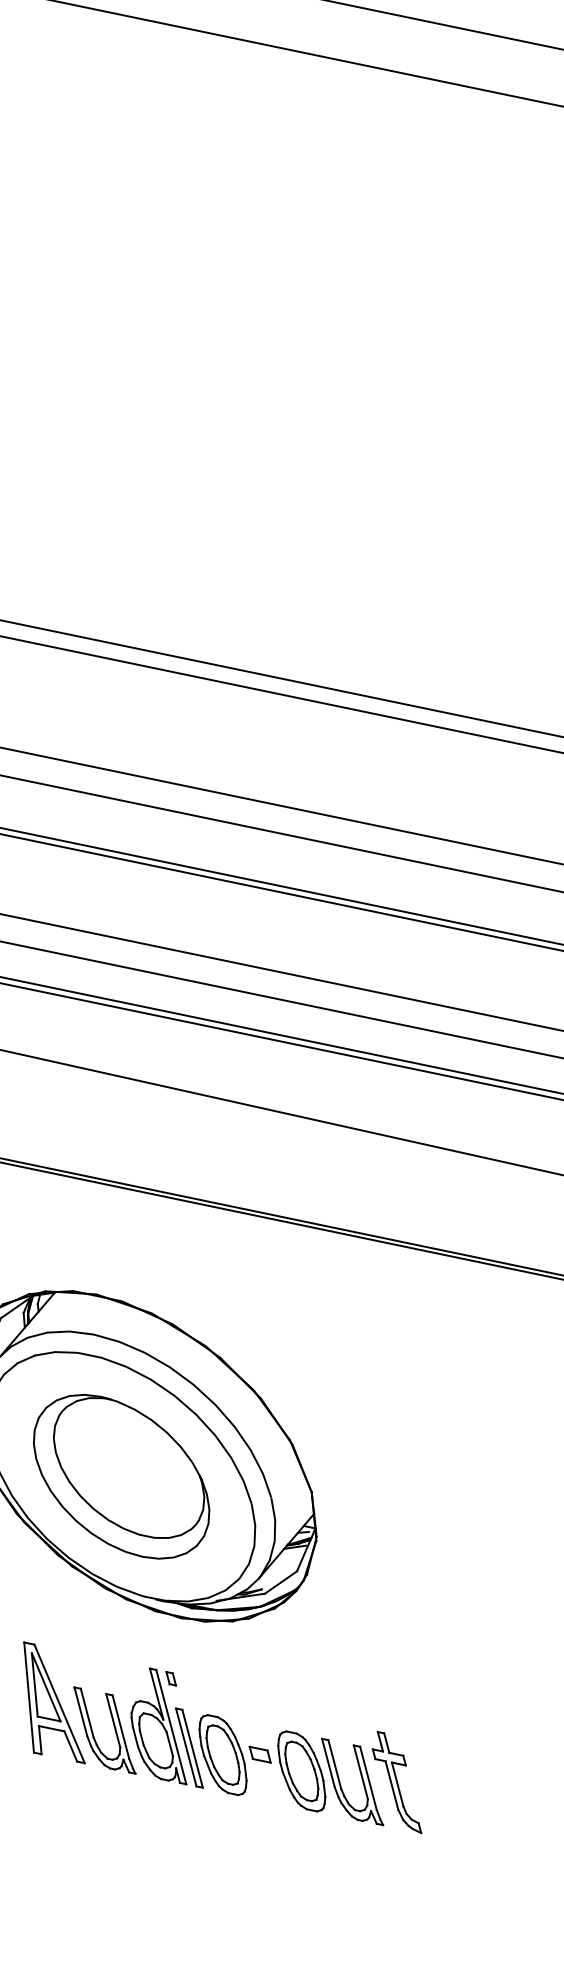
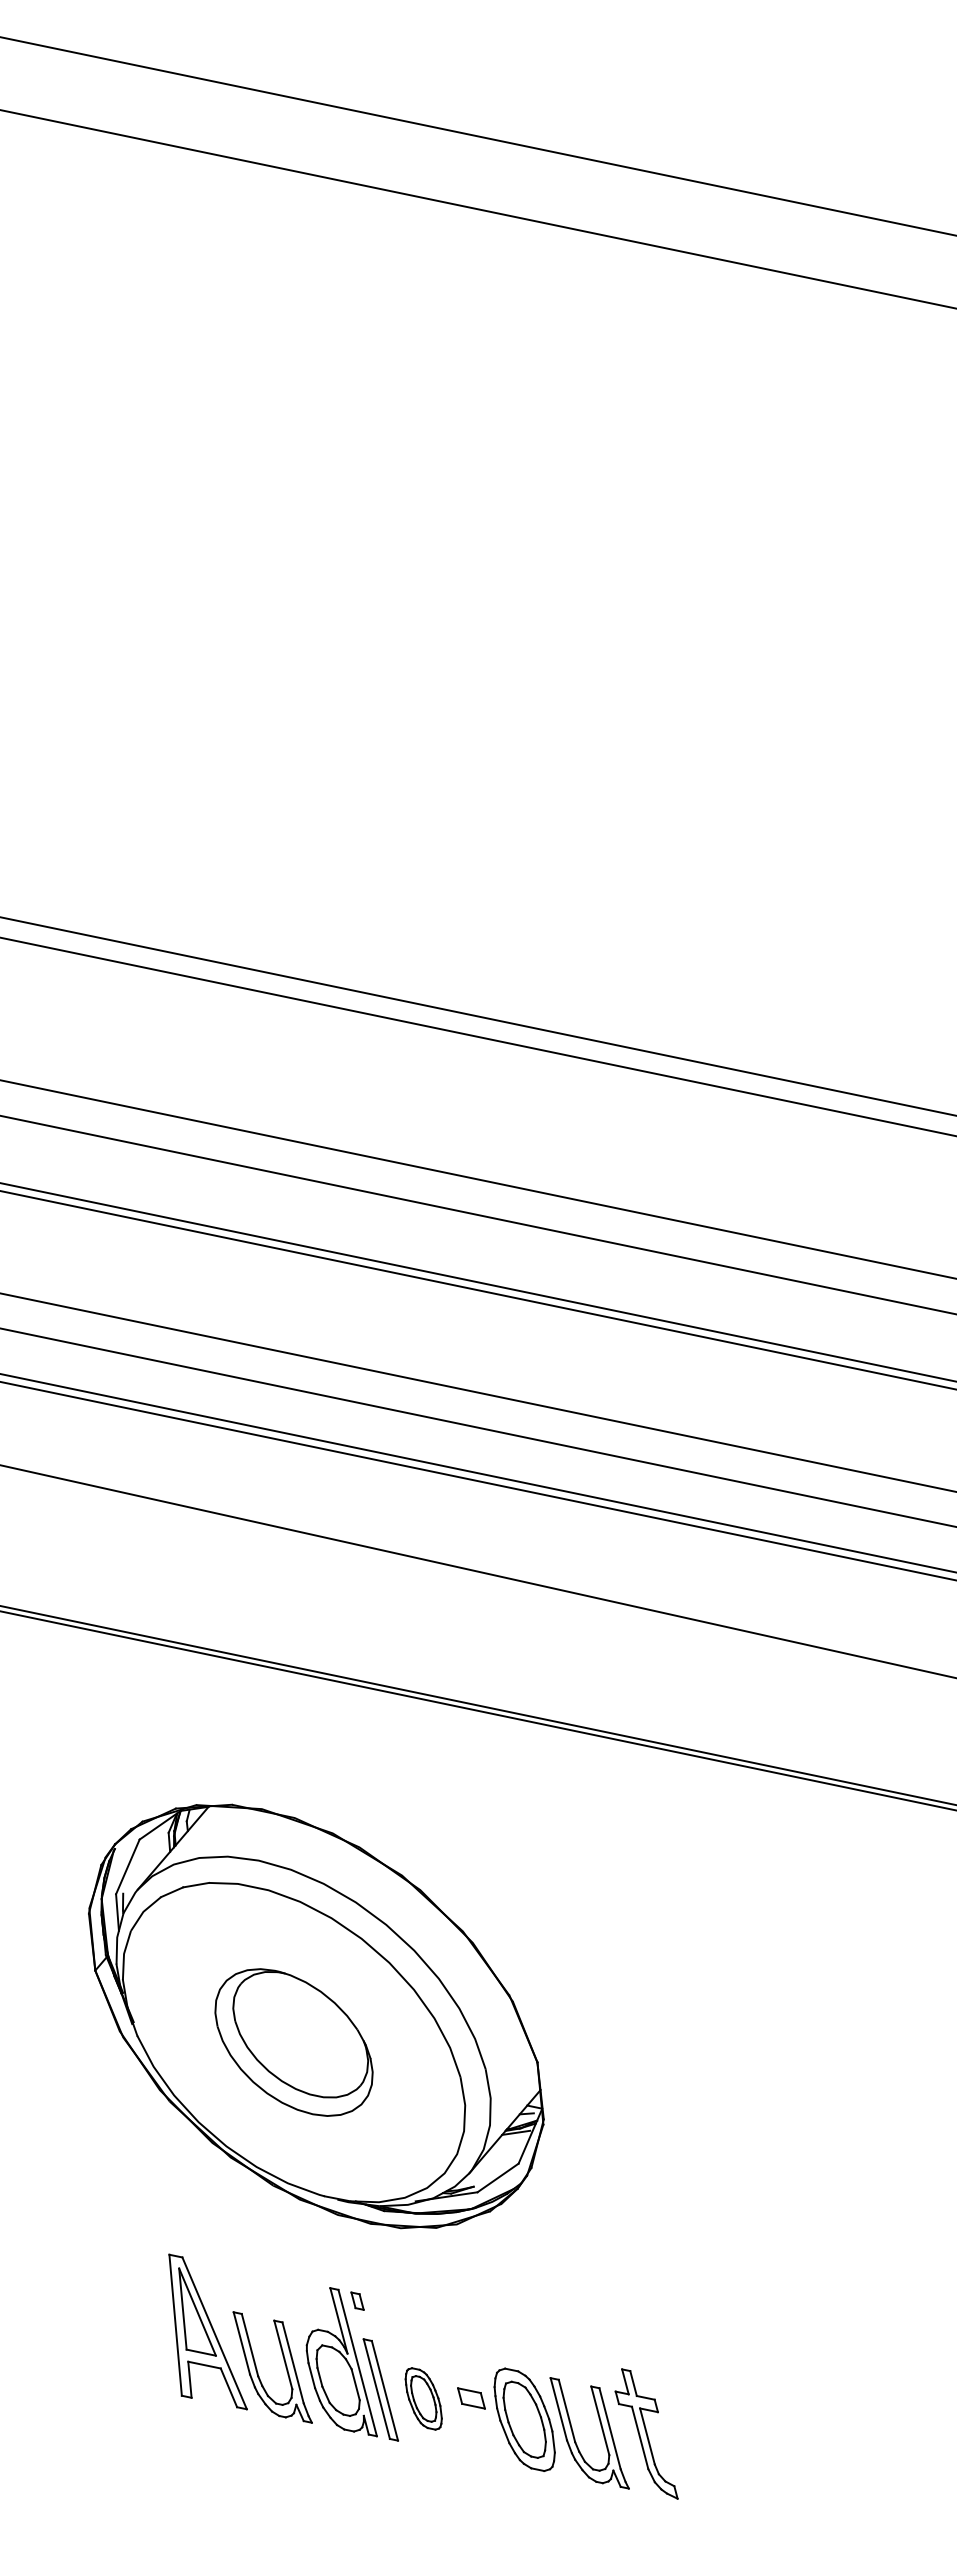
part: (121, 1476) -> (293, 2042), size x0.7
part: (222, 1754) -> (423, 2398), size x0.6

